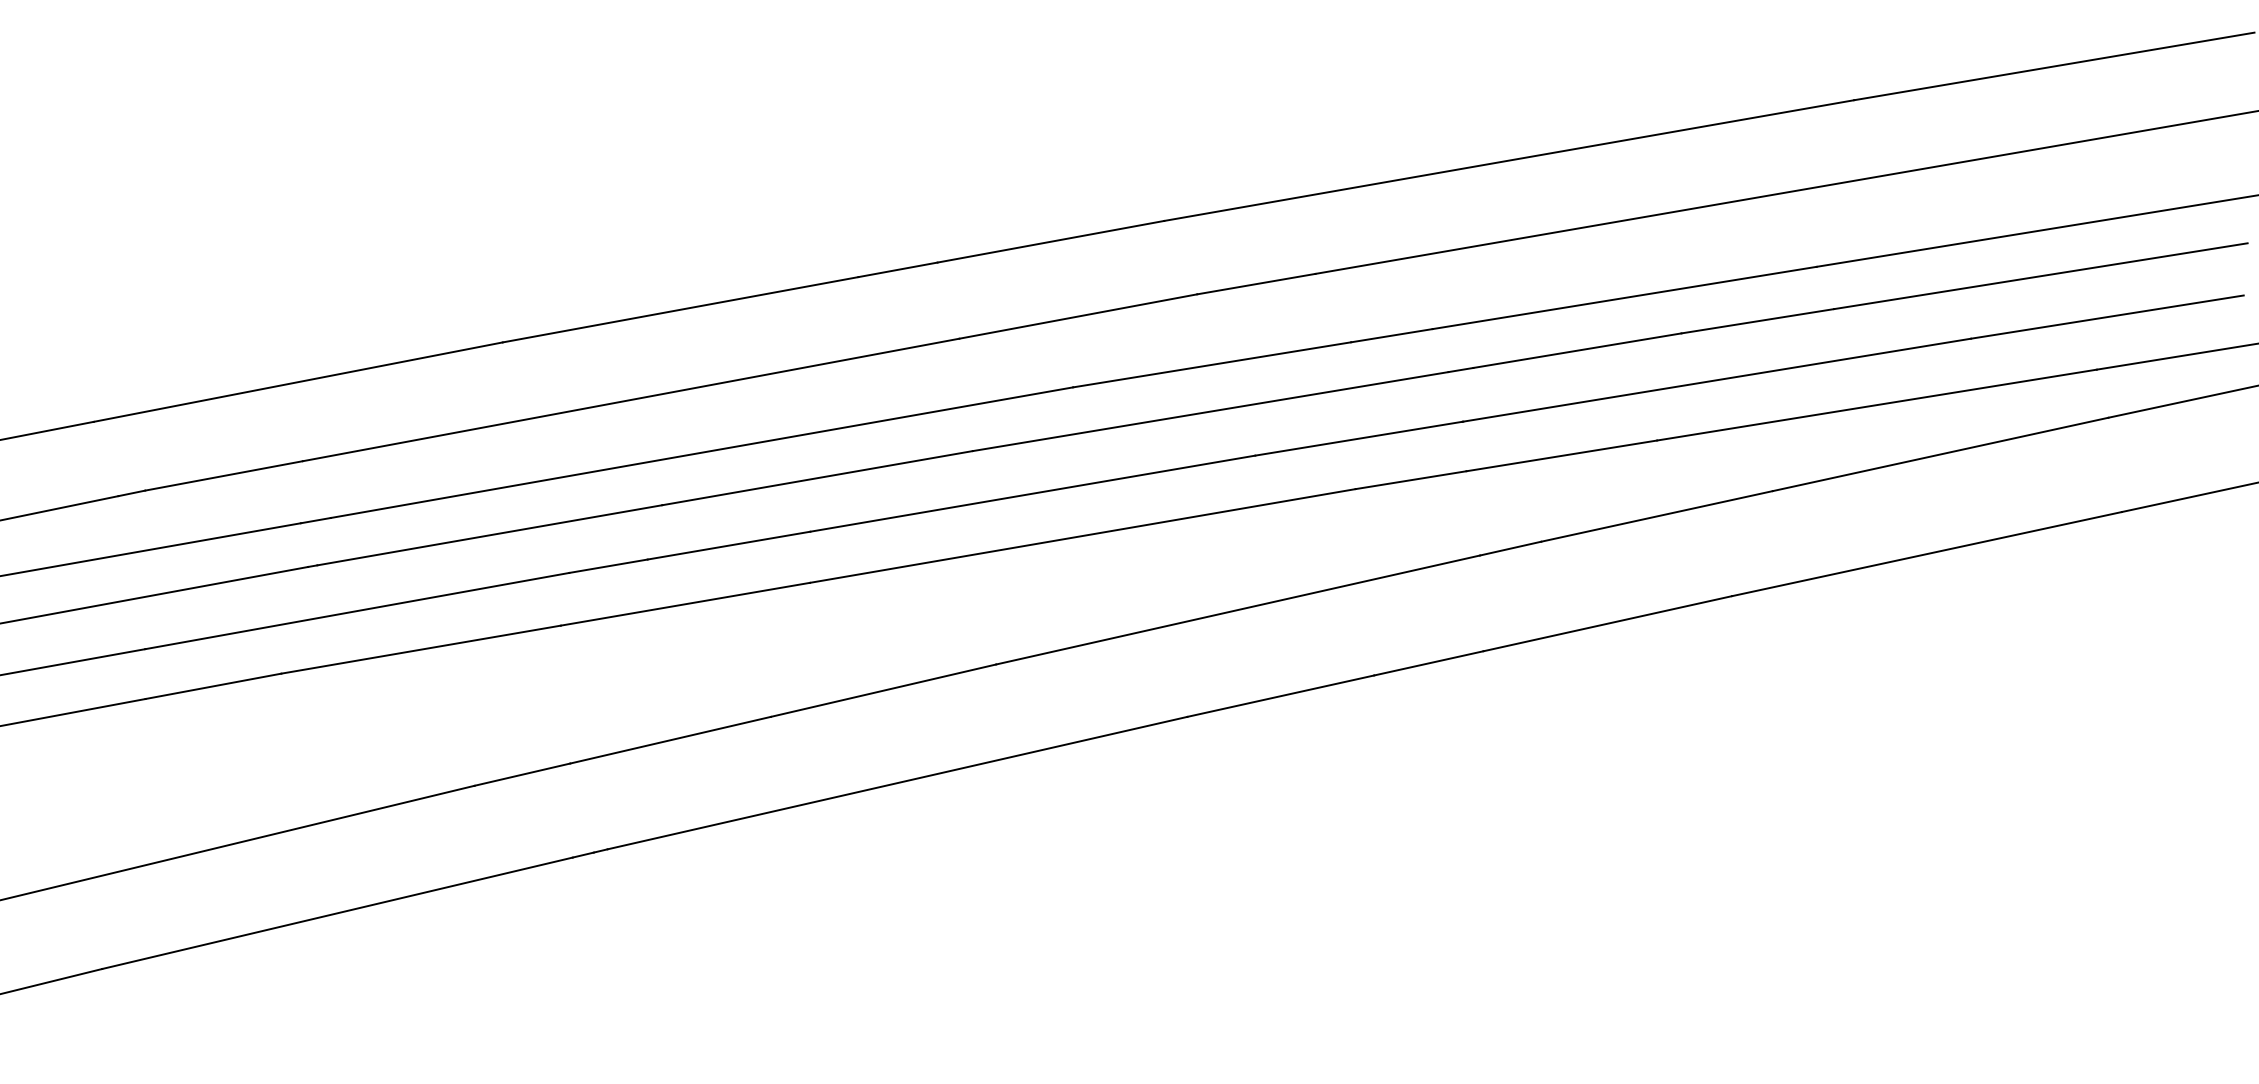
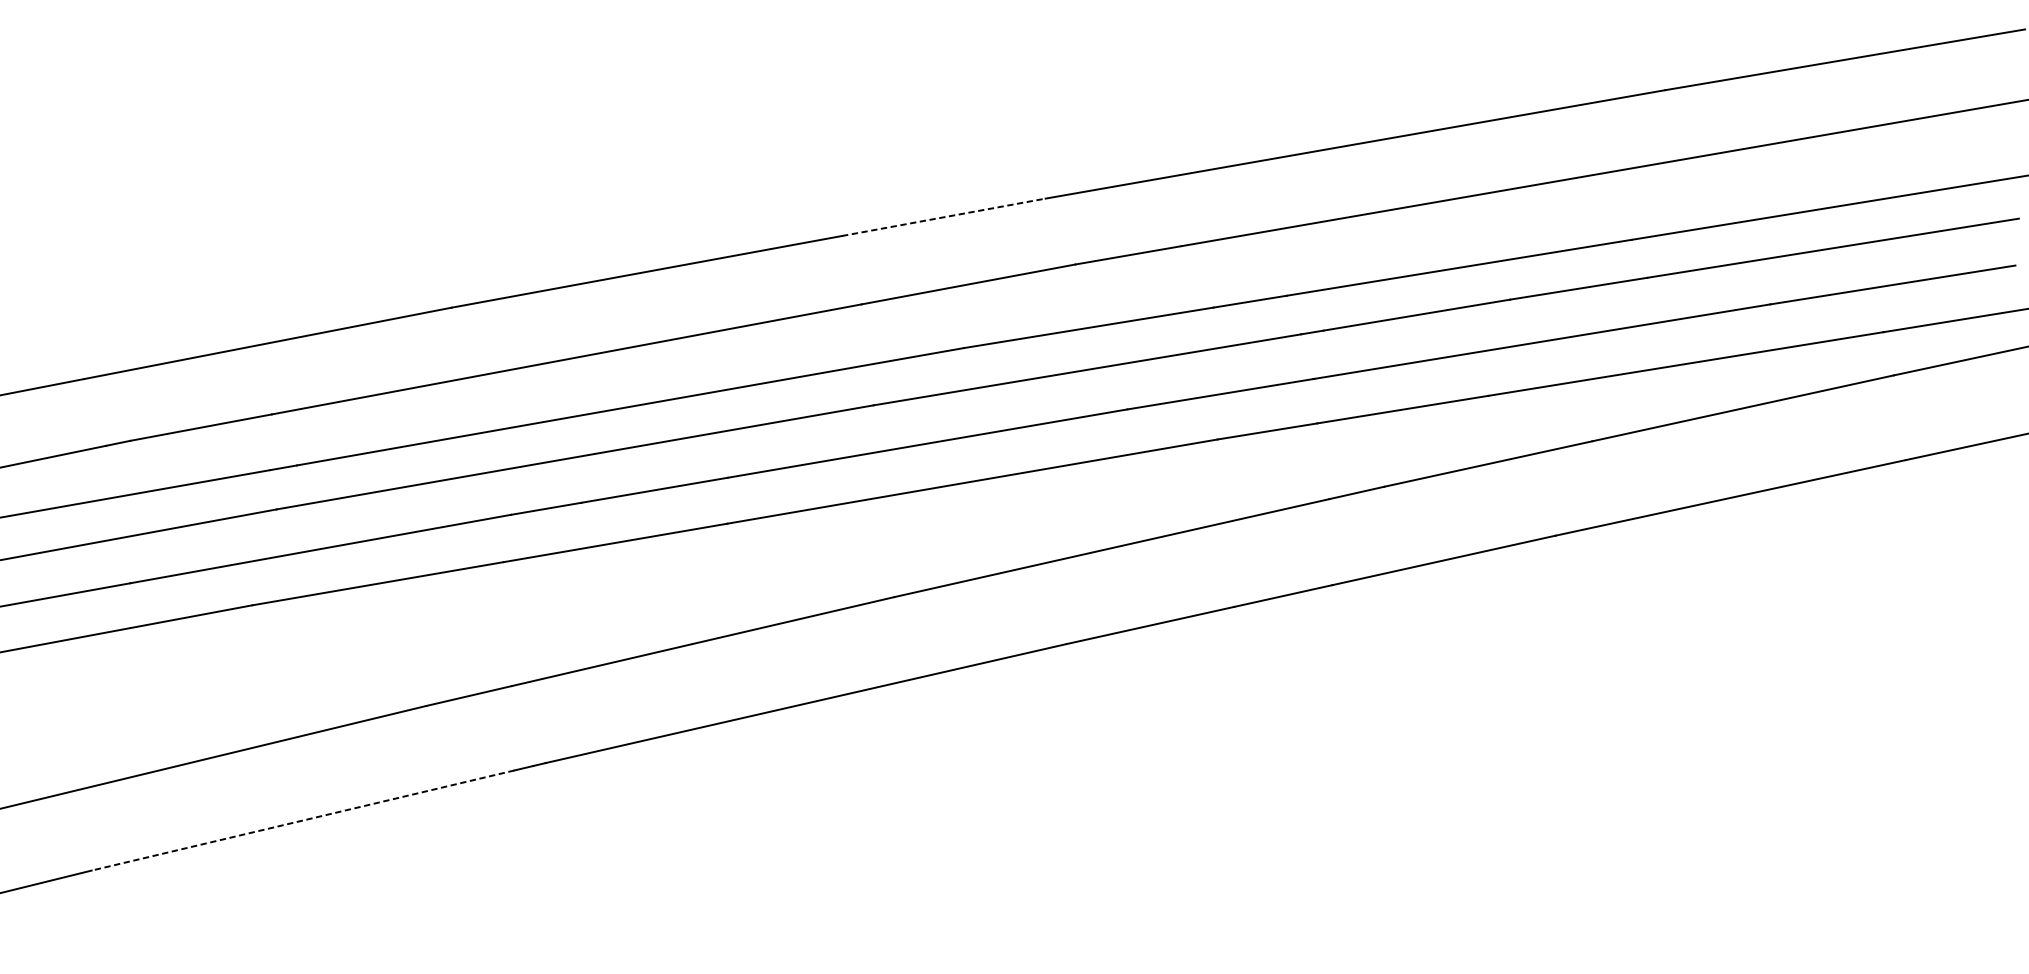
line: (1051, 241) -> (944, 217), solid -> dashed
line: (337, 913) -> (303, 820), solid -> dashed

